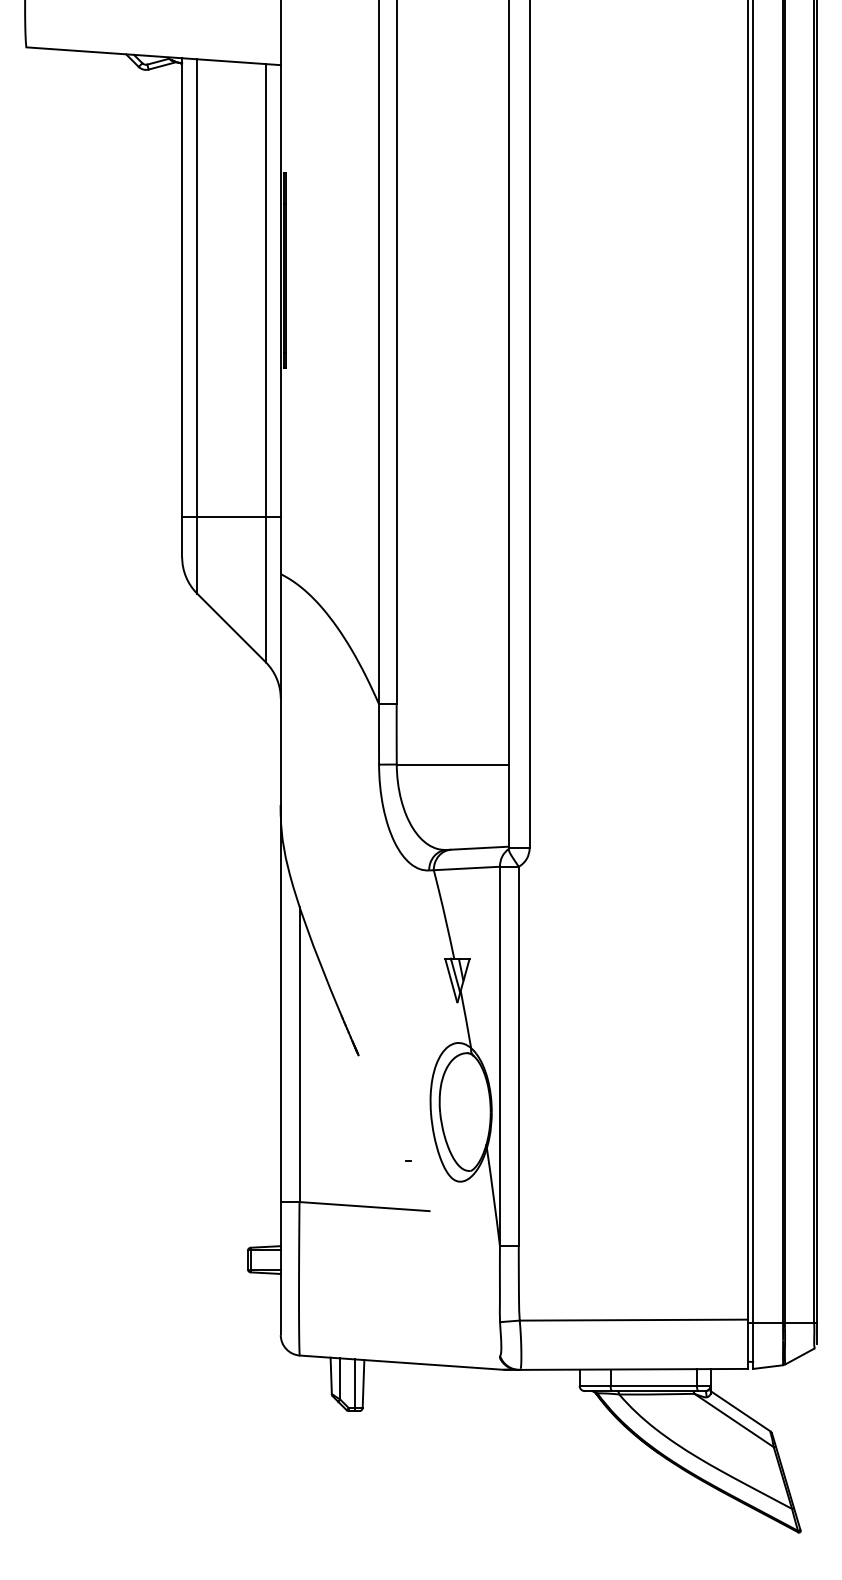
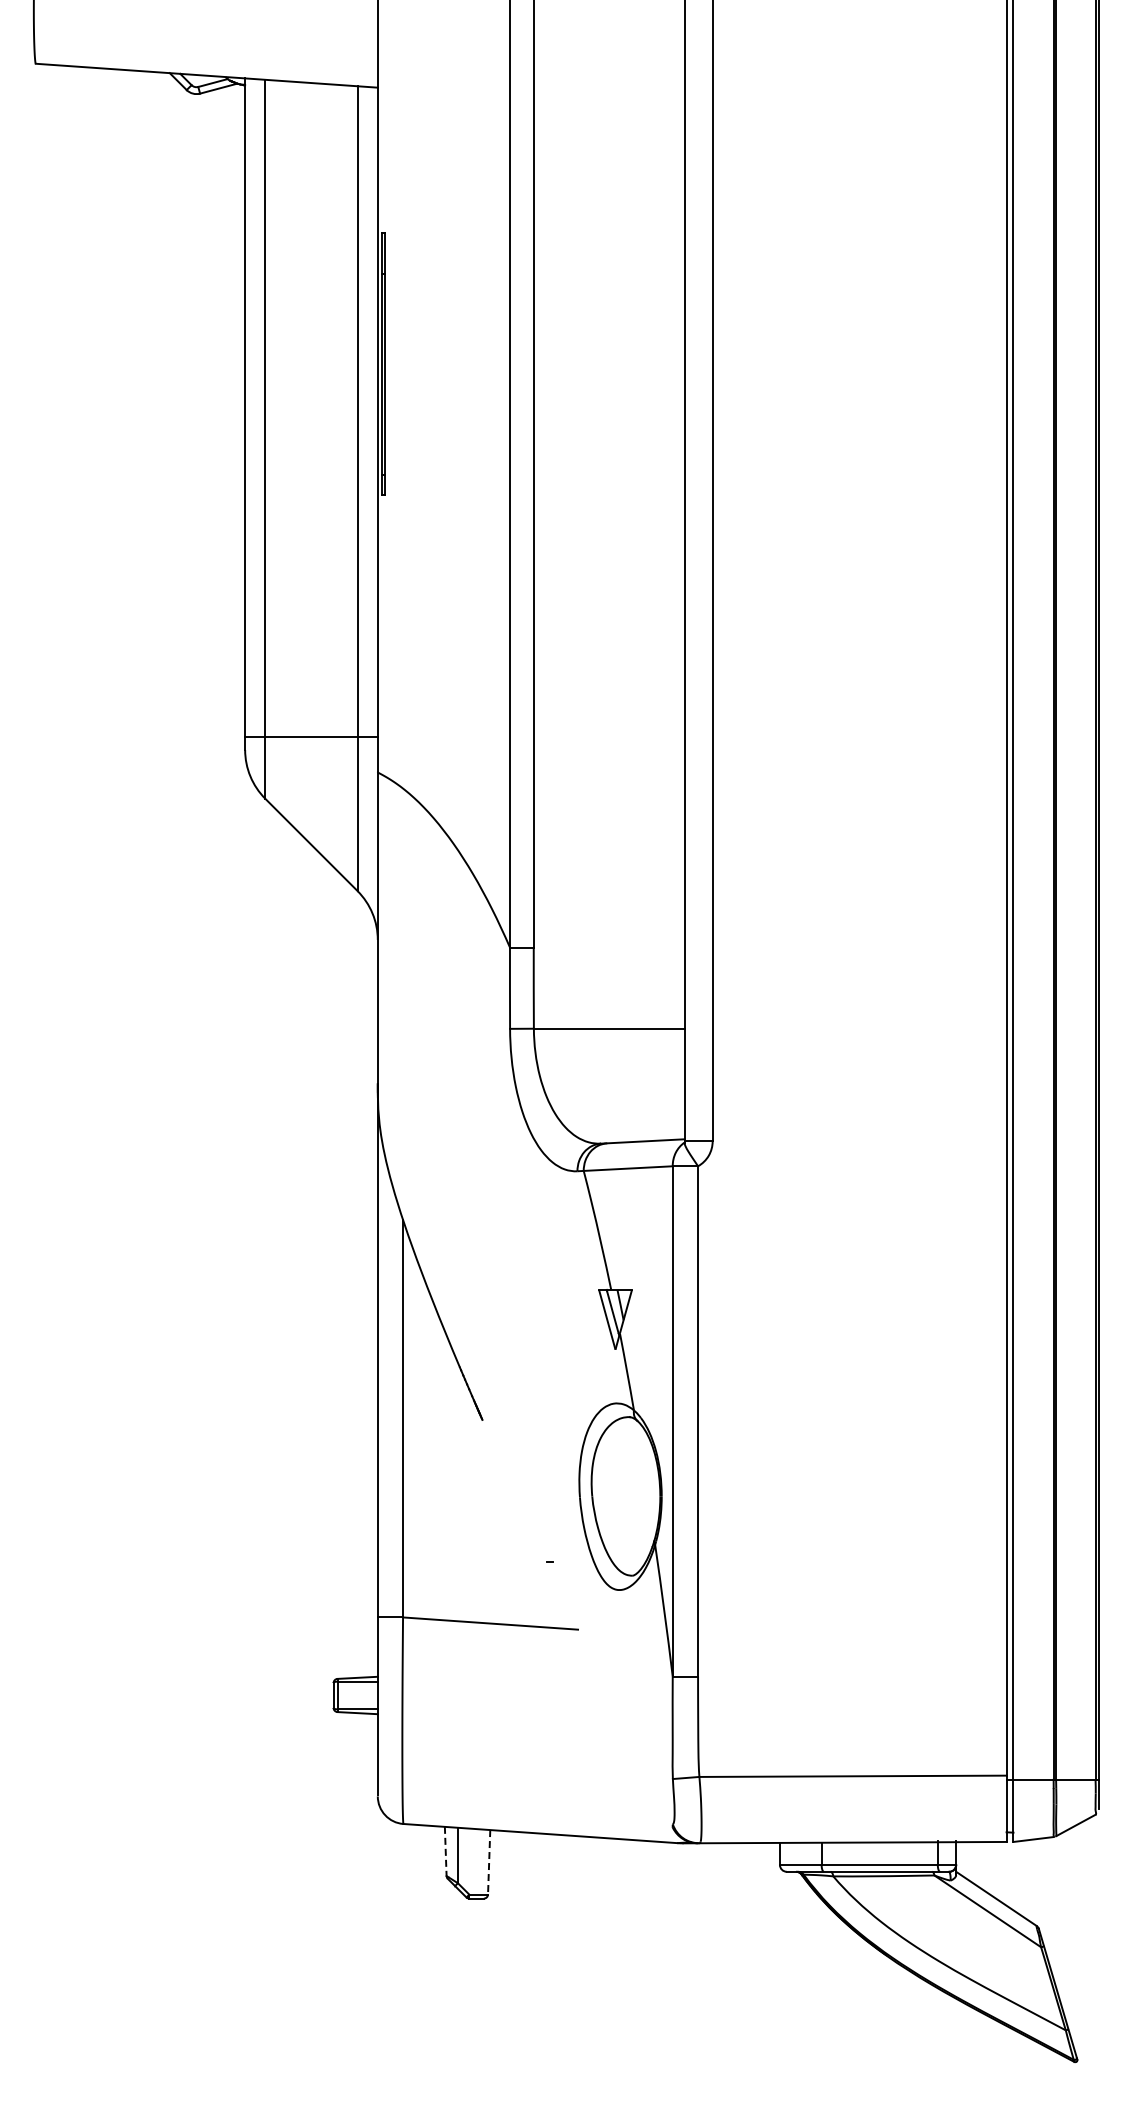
line: (231, 516) -> (311, 736), moved
line: (331, 1376) -> (445, 1851), solid -> dashed
line: (354, 1384) -> (477, 1863), removed
line: (363, 1384) -> (489, 1862), solid -> dashed

